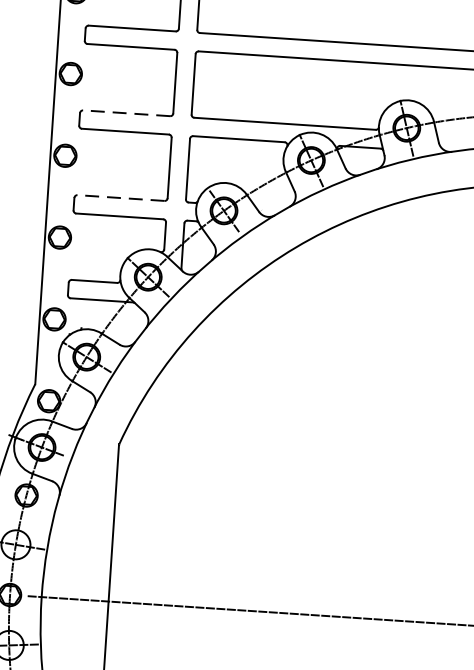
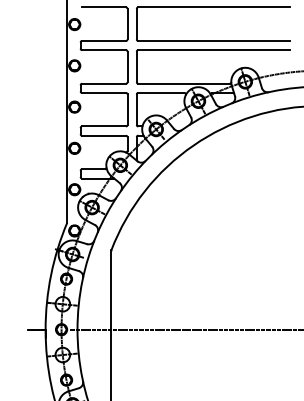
line: (127, 112) -> (104, 83), dashed -> solid
line: (121, 198) -> (104, 126), dashed -> solid

